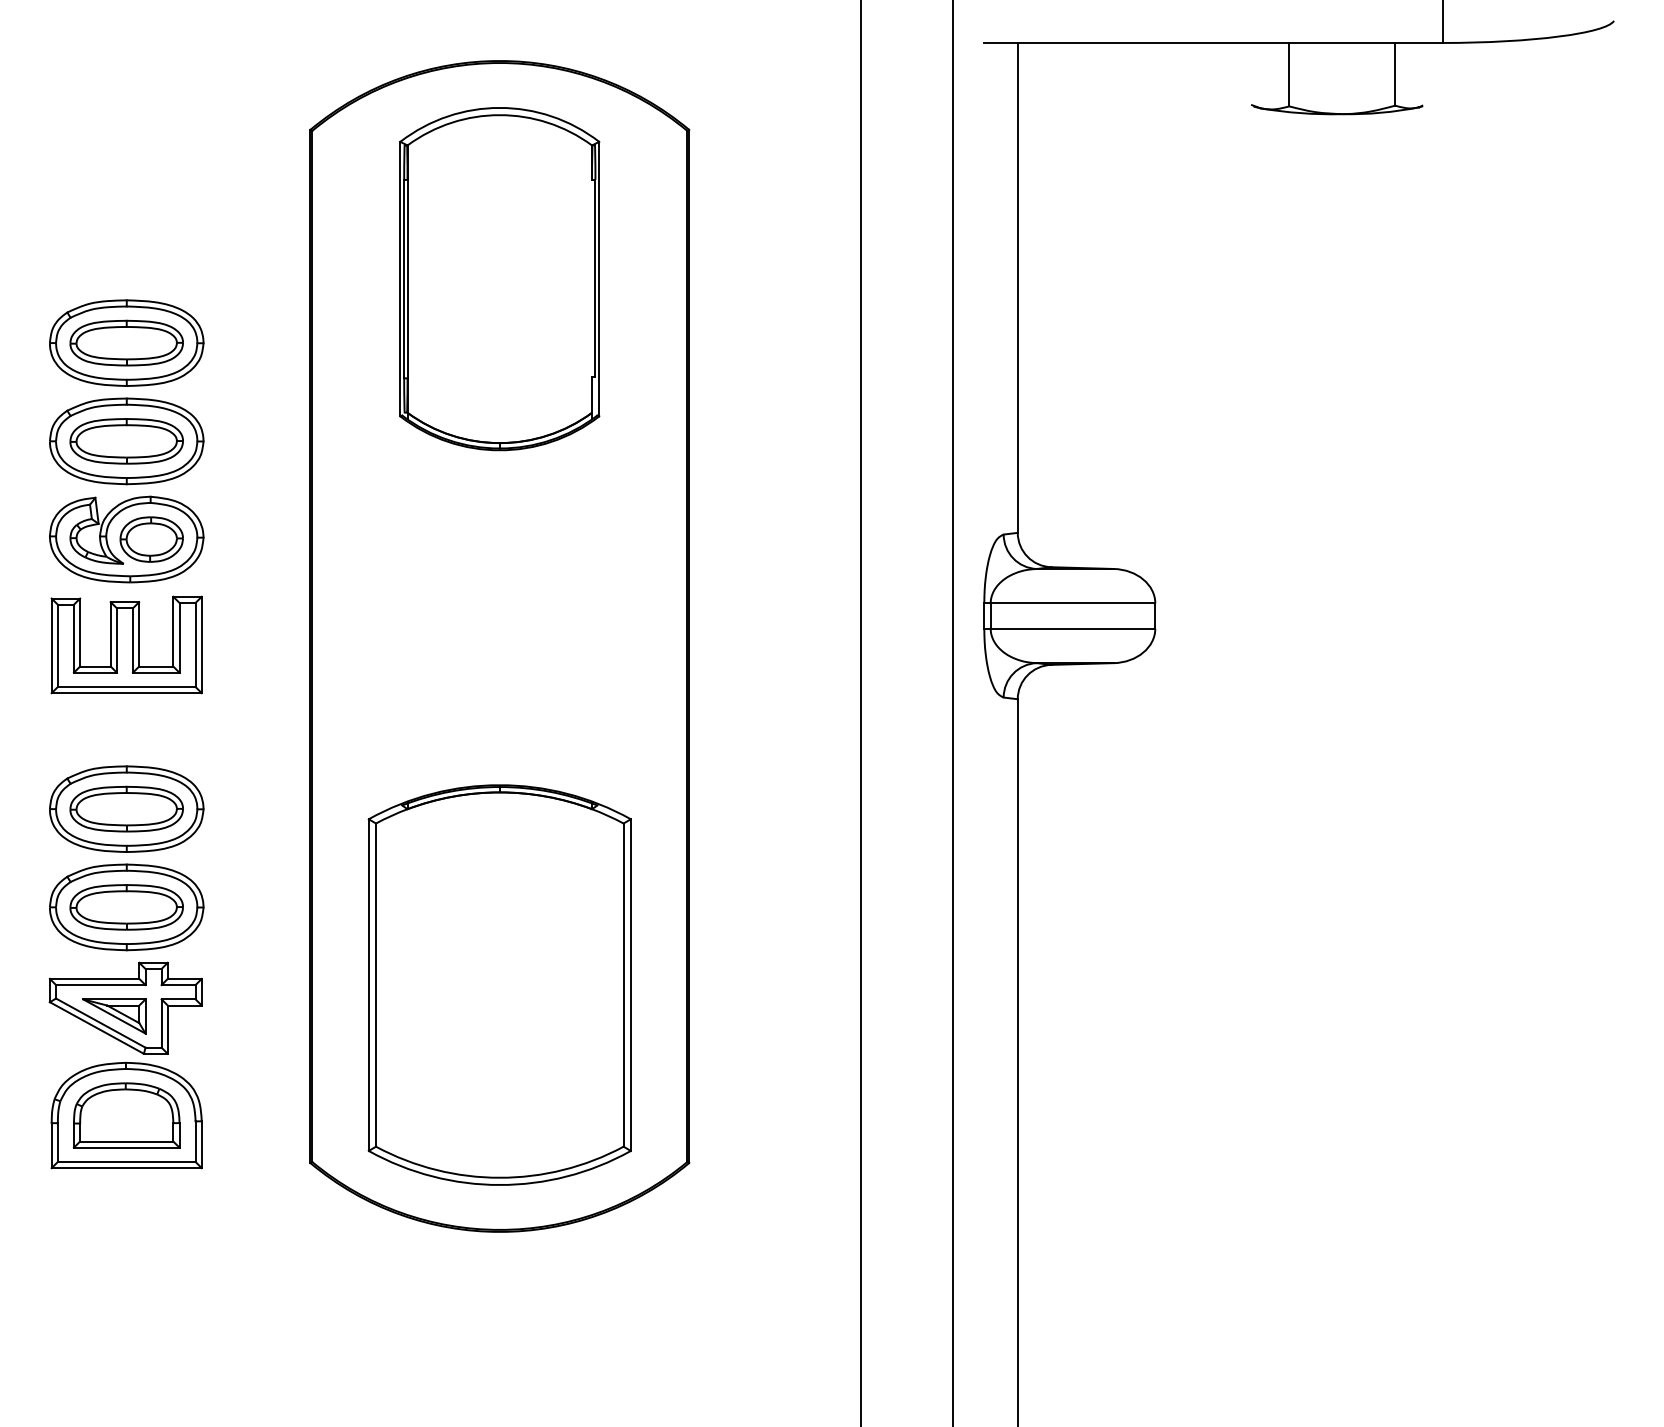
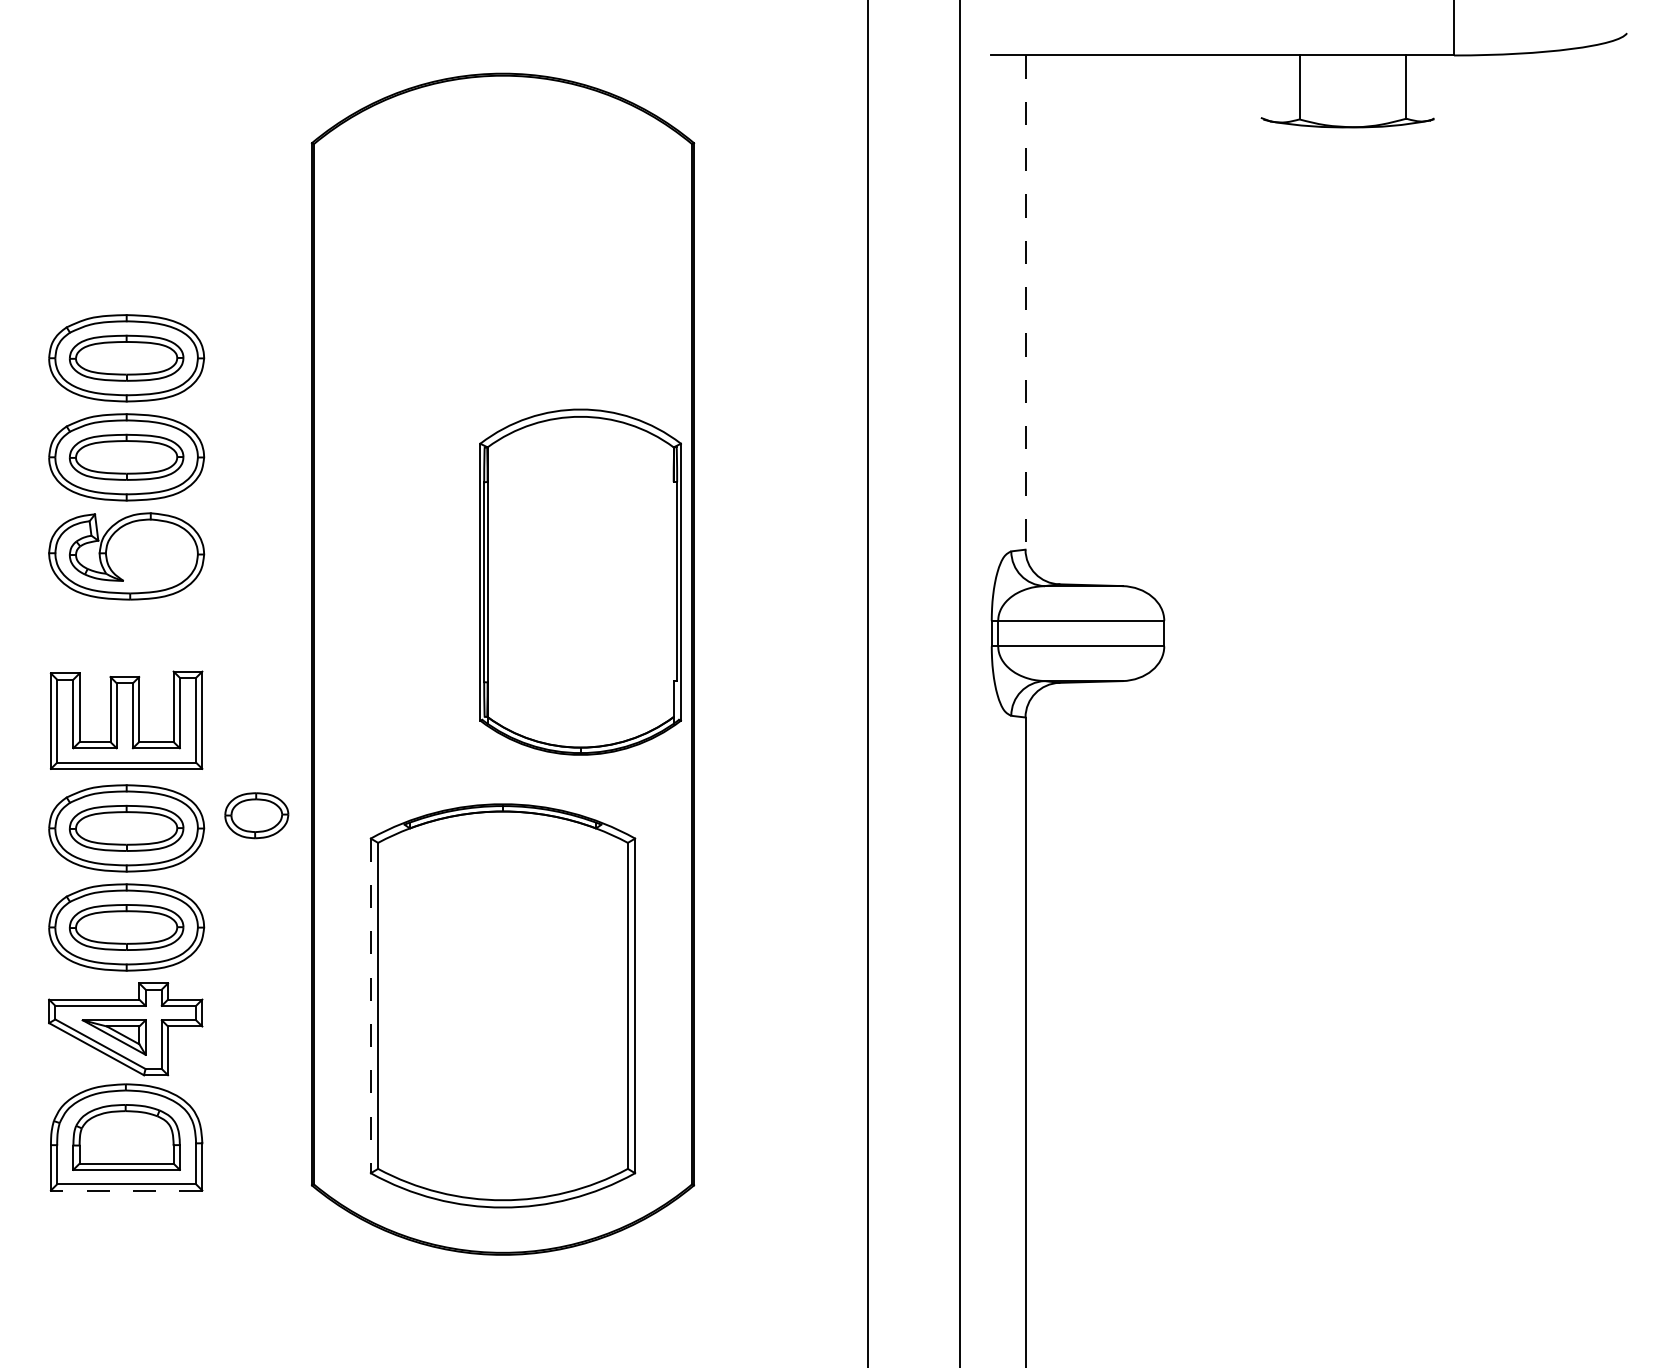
part: (499, 279) -> (580, 582), moved
line: (1017, 287) -> (1025, 302), solid -> dashed
part: (151, 539) -> (256, 815), moved
part: (126, 644) -> (126, 719), moved
line: (368, 985) -> (370, 1006), solid -> dashed
line: (126, 1168) -> (126, 1190), solid -> dashed

